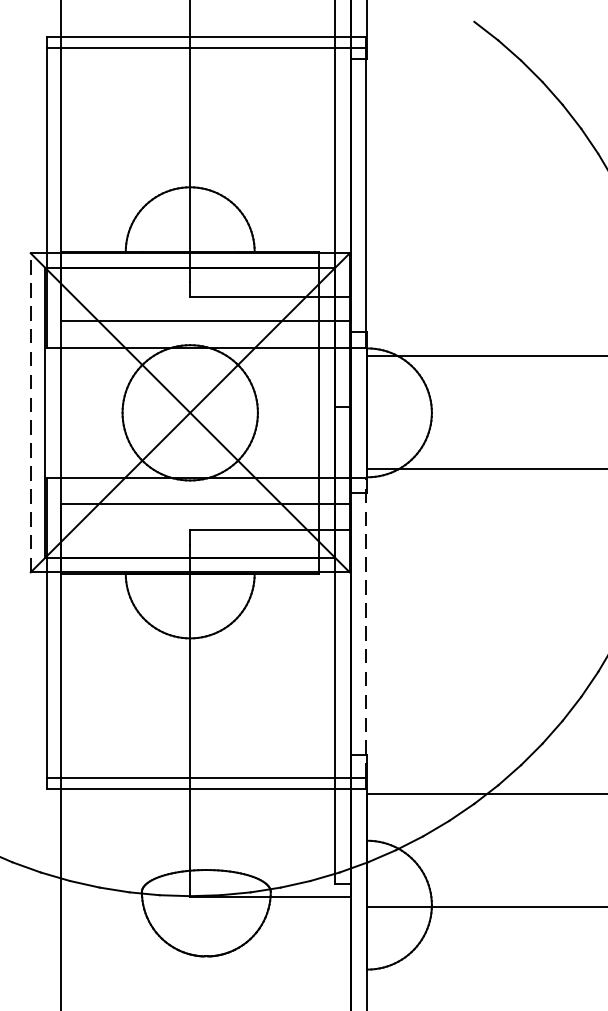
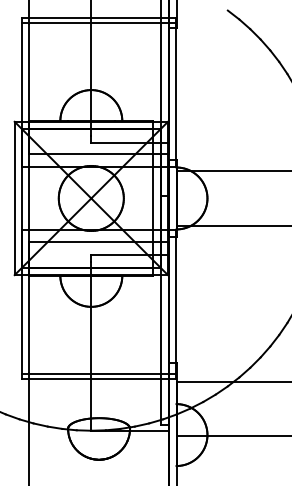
line: (30, 412) -> (14, 198), dashed -> solid
line: (365, 627) -> (175, 301), dashed -> solid

